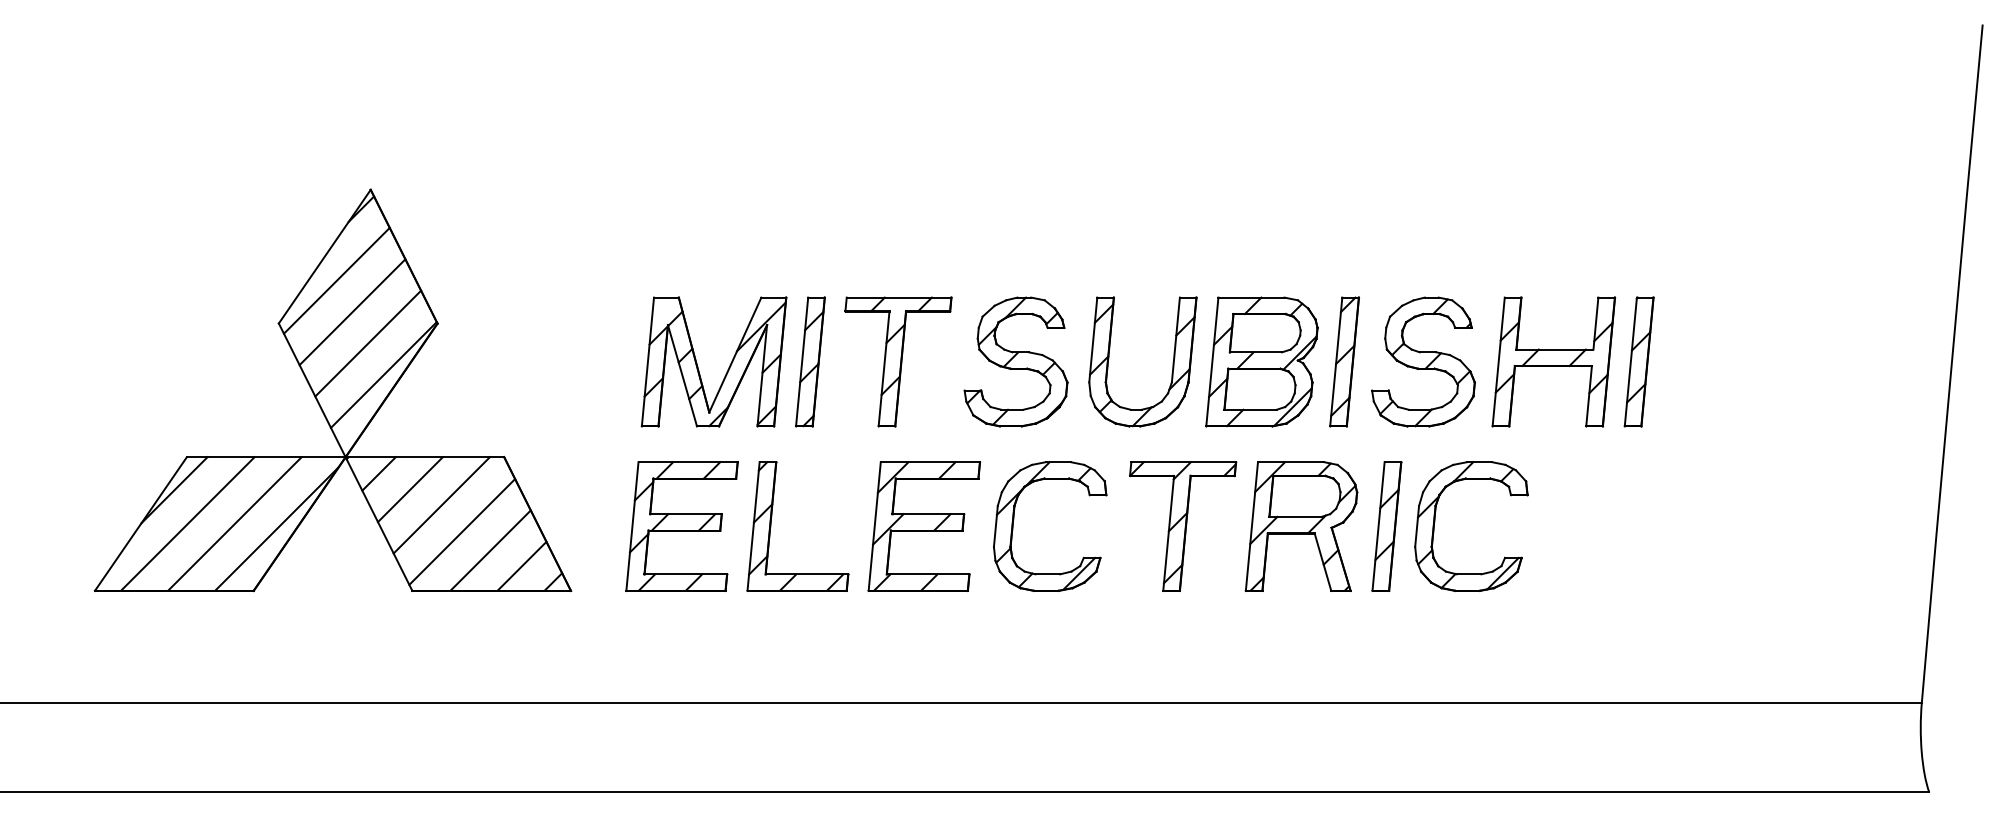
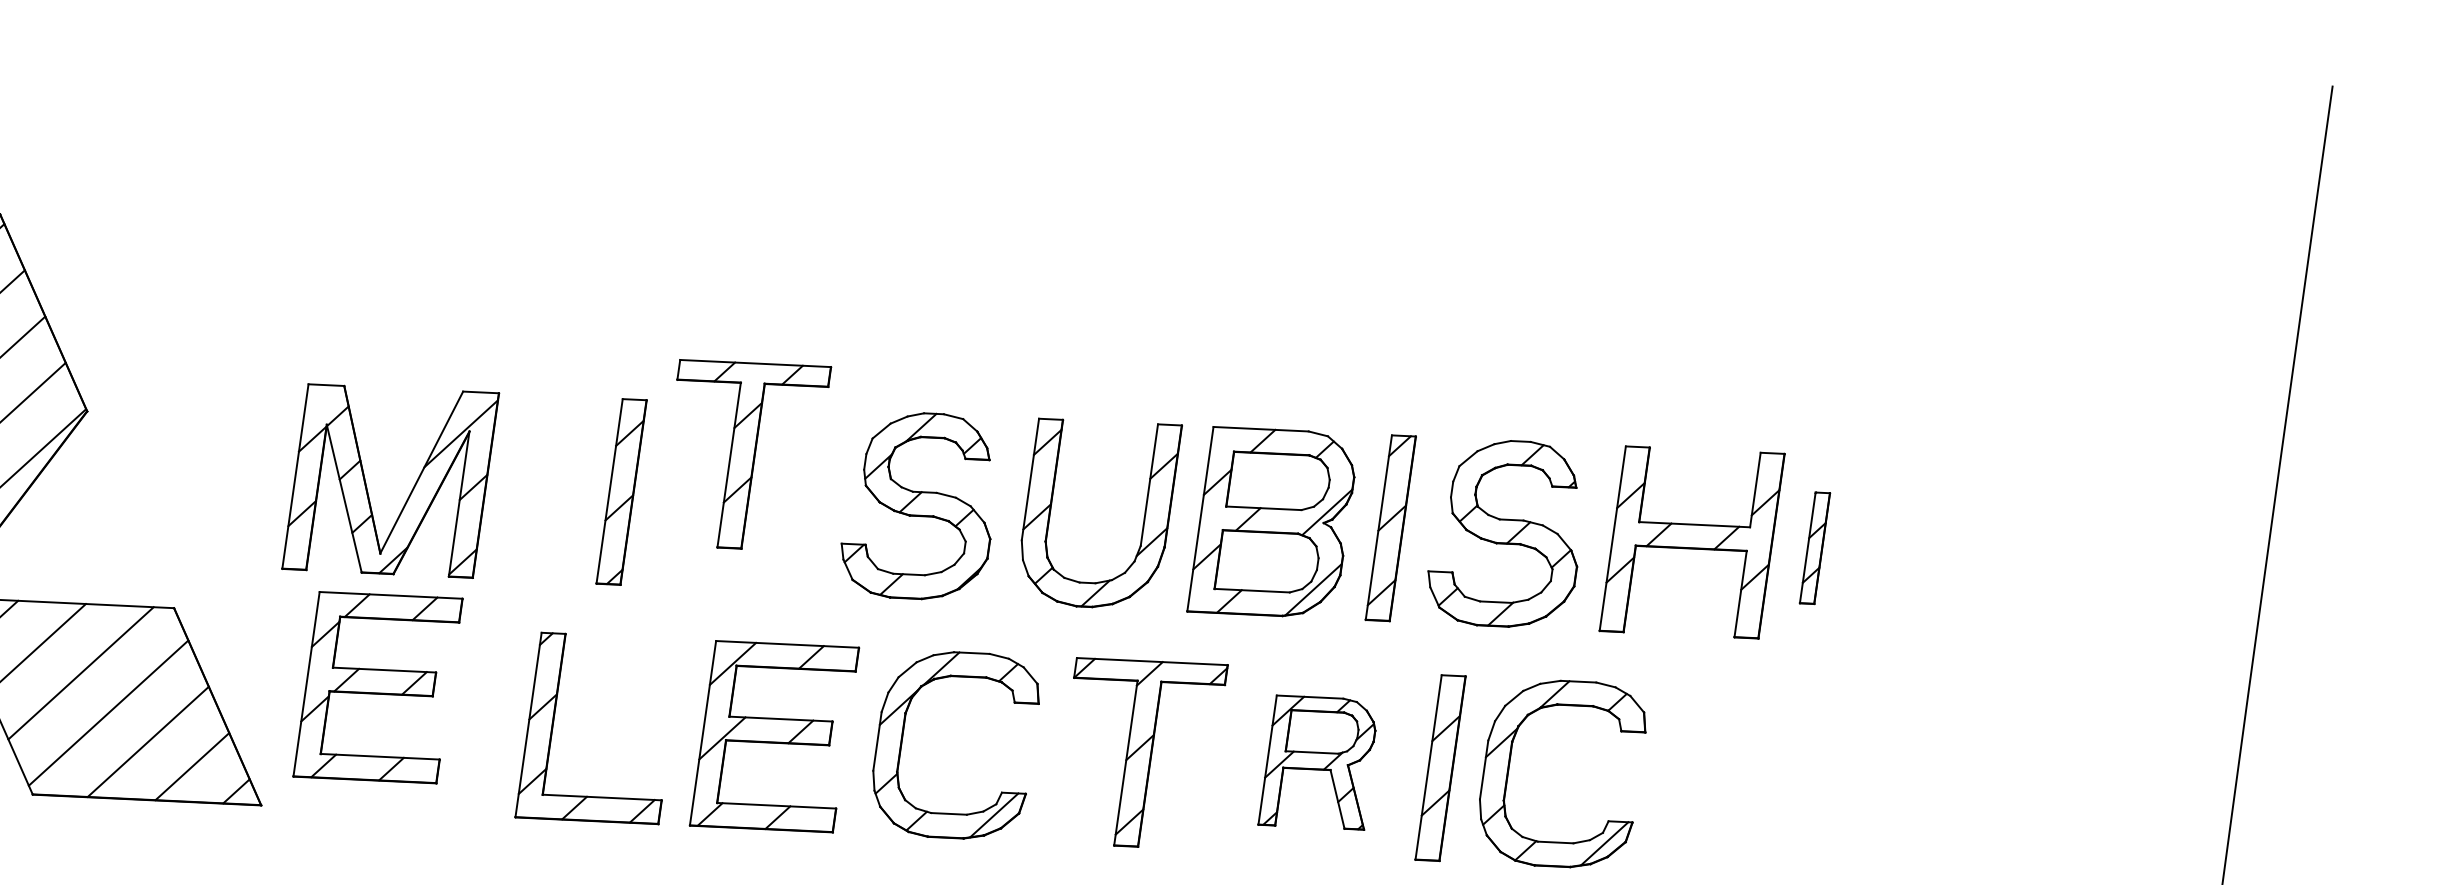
part: (898, 361) -> (750, 455), moved
part: (1638, 361) -> (1814, 547), size x0.6
part: (698, 366) -> (367, 486), moved
part: (681, 526) -> (377, 687), moved
part: (1301, 526) -> (1317, 762), size x0.7

